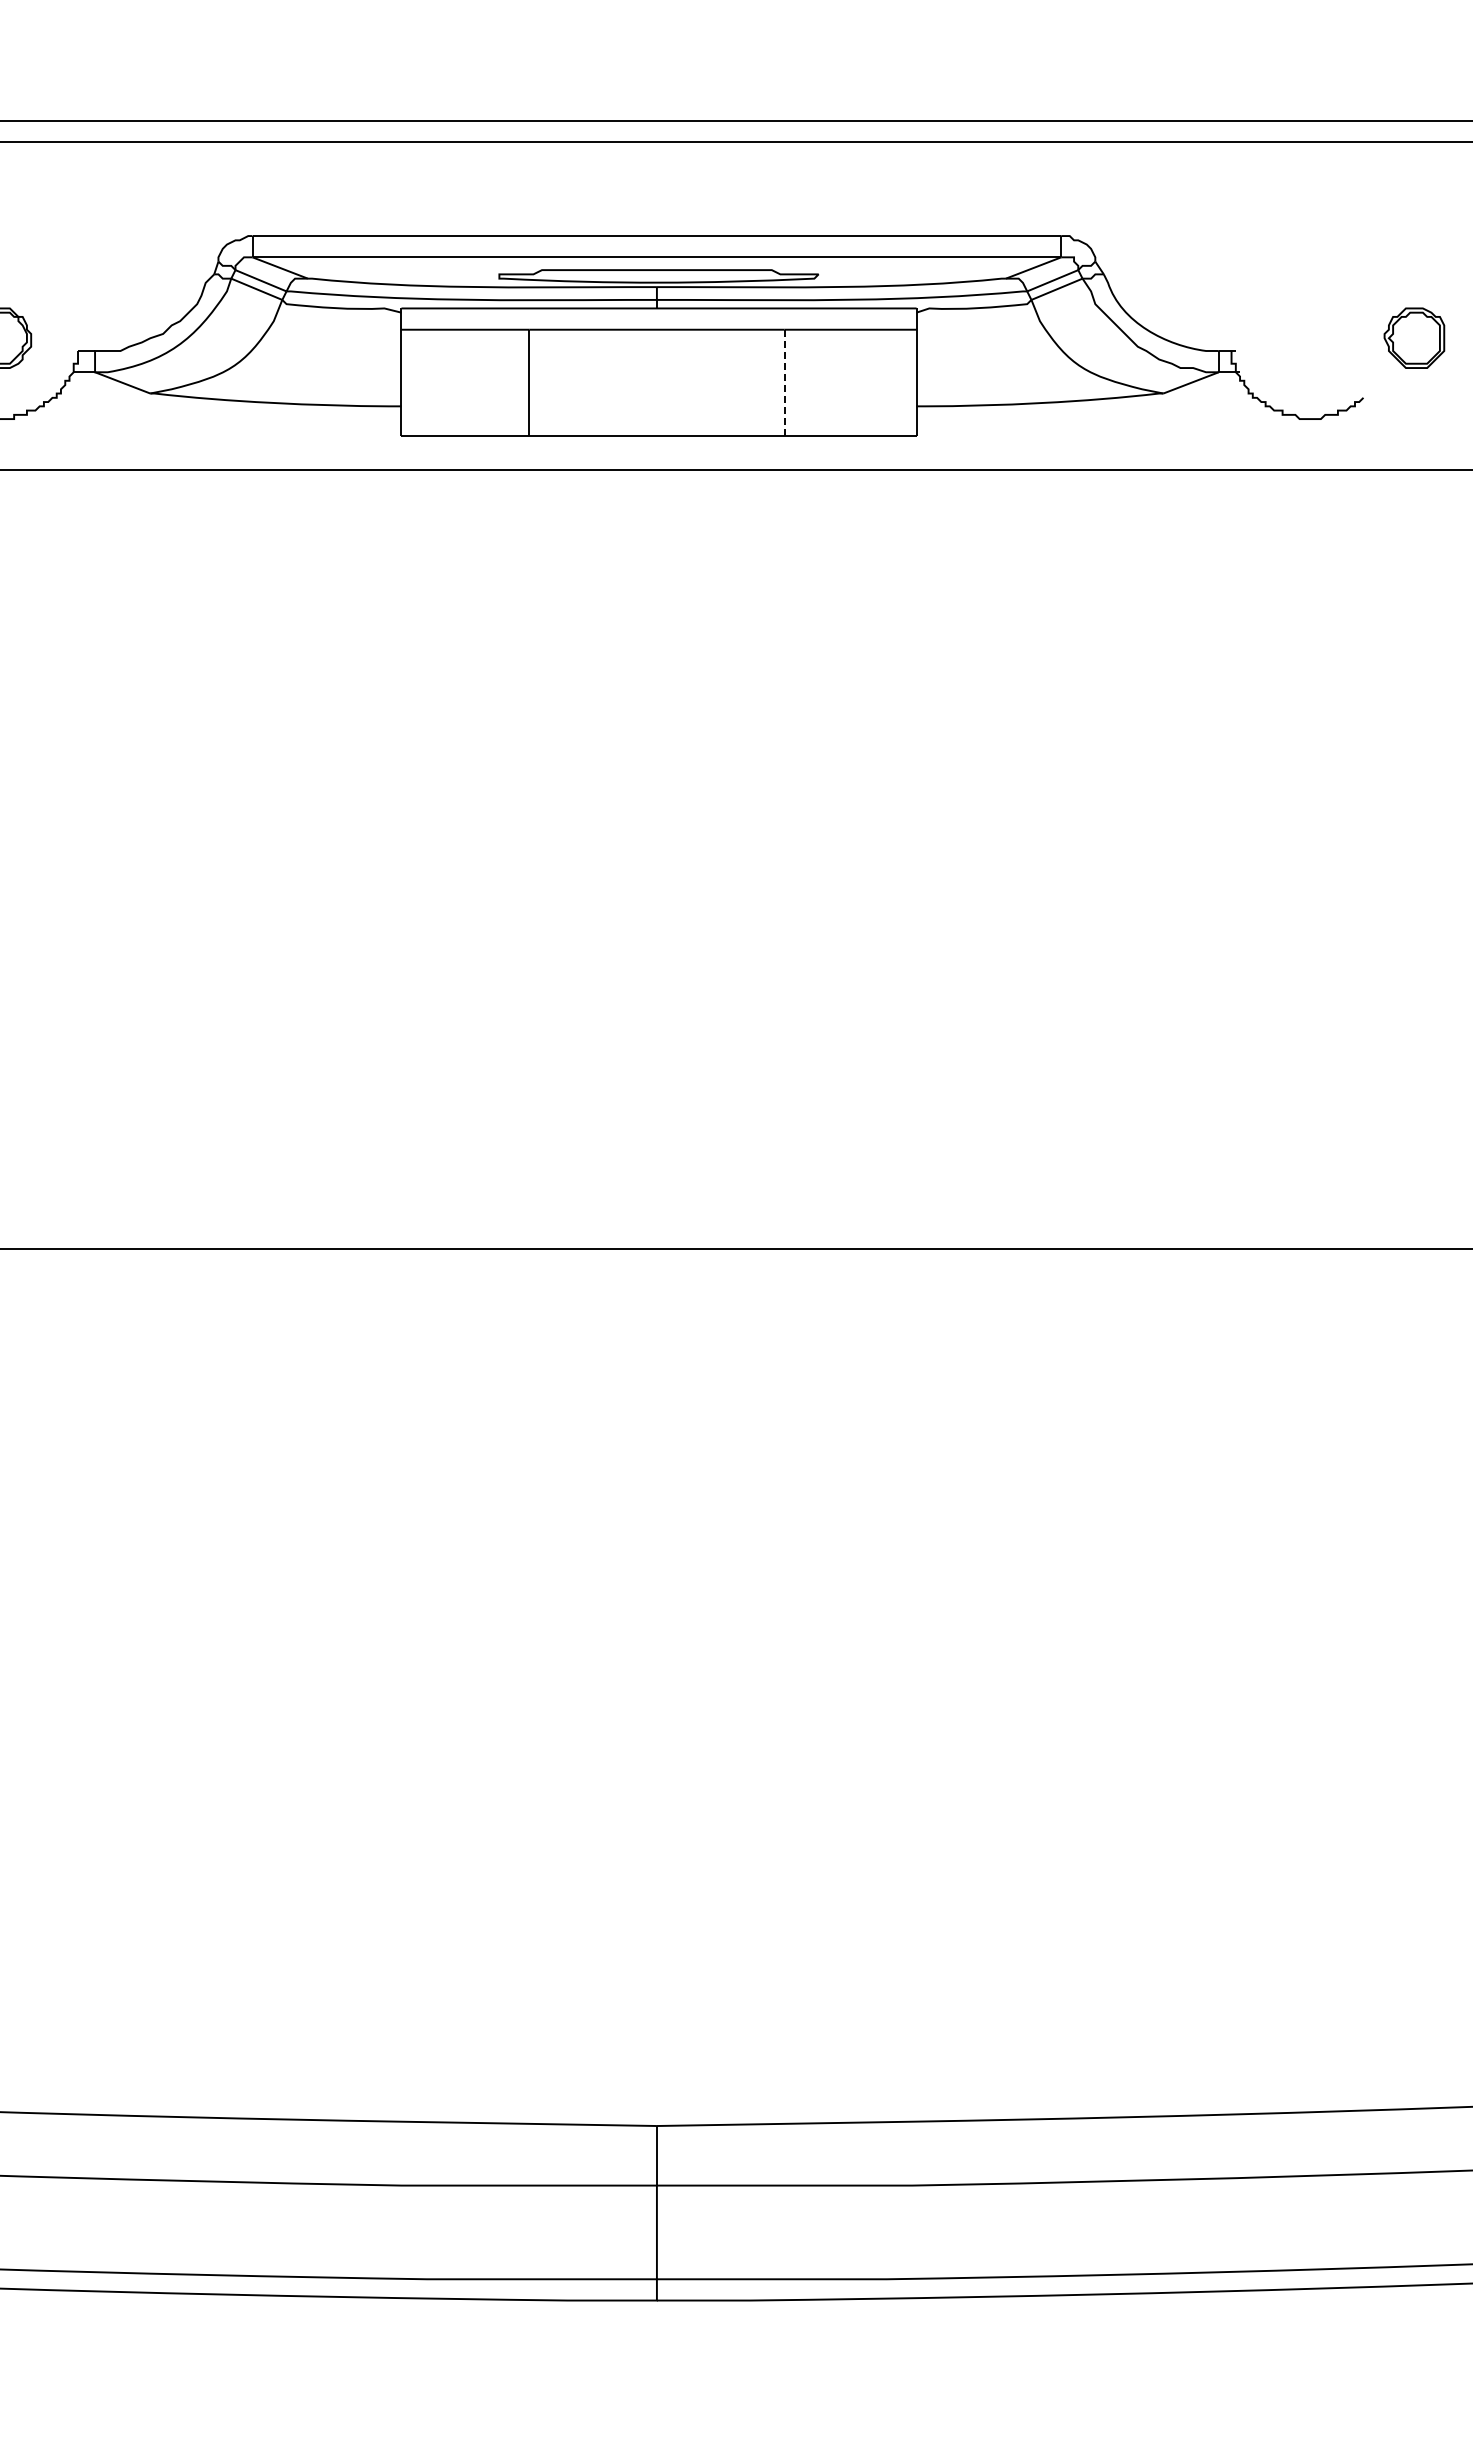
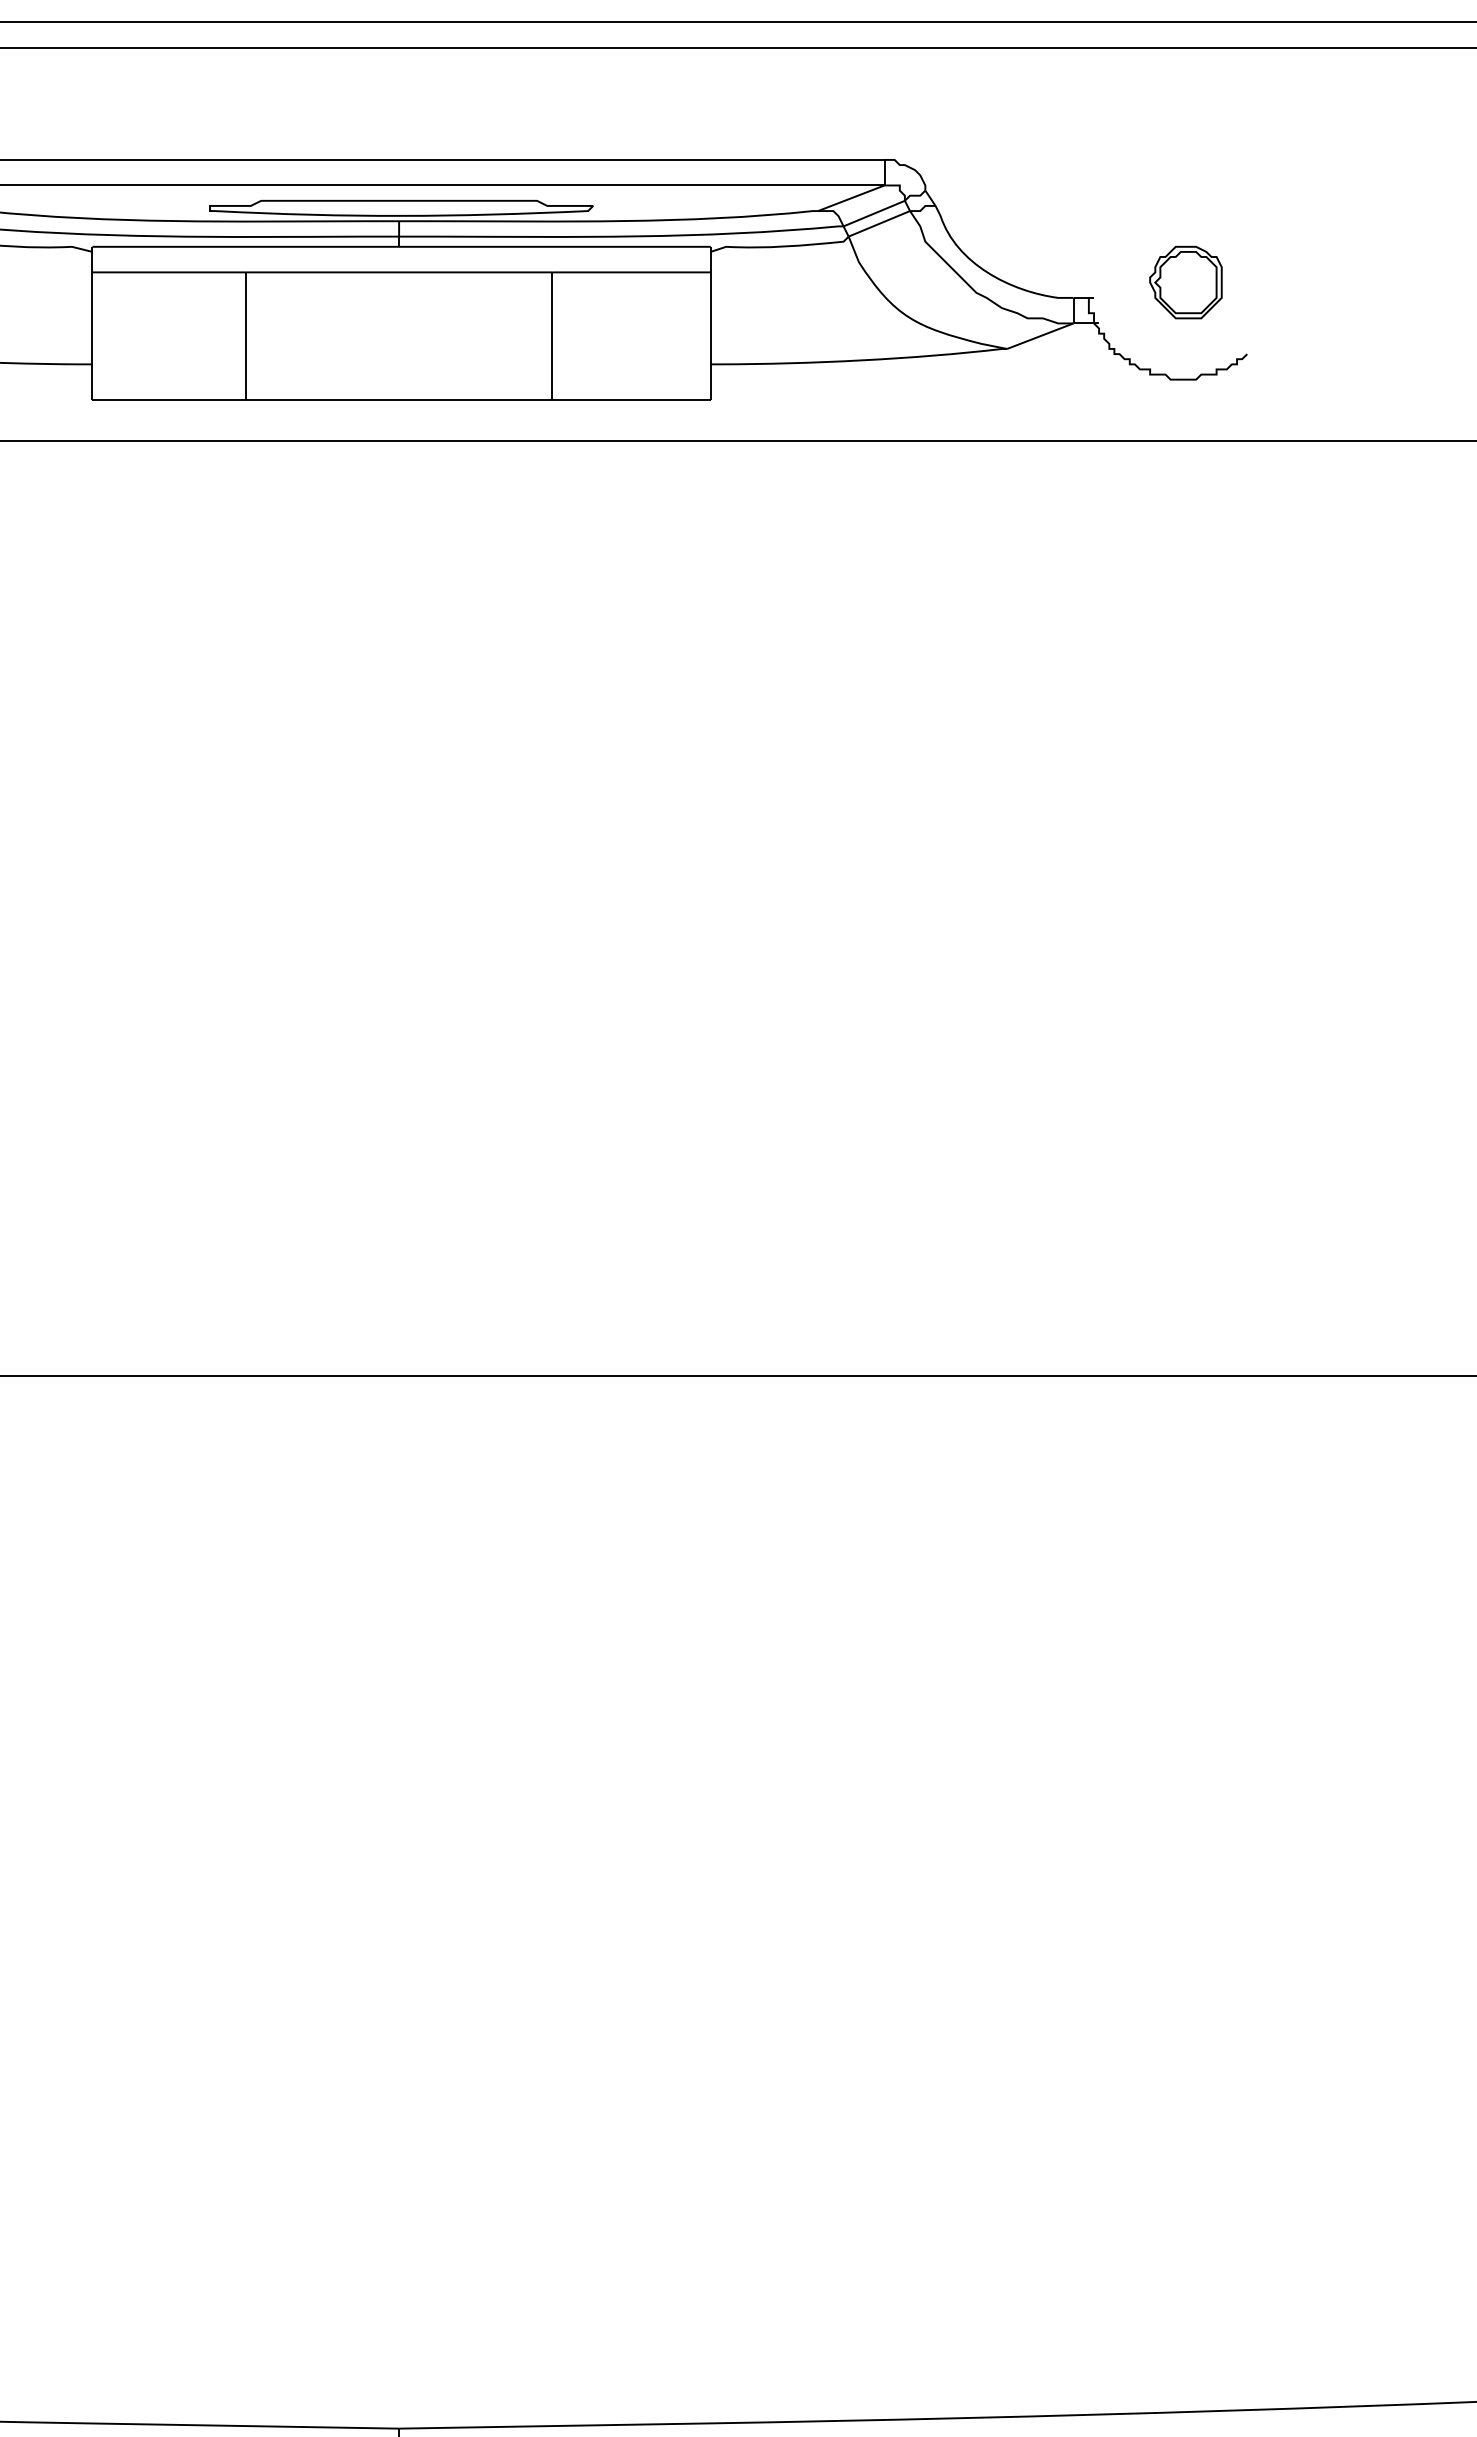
part: (1414, 337) -> (1186, 281), moved
line: (784, 383) -> (552, 336), dashed -> solid

